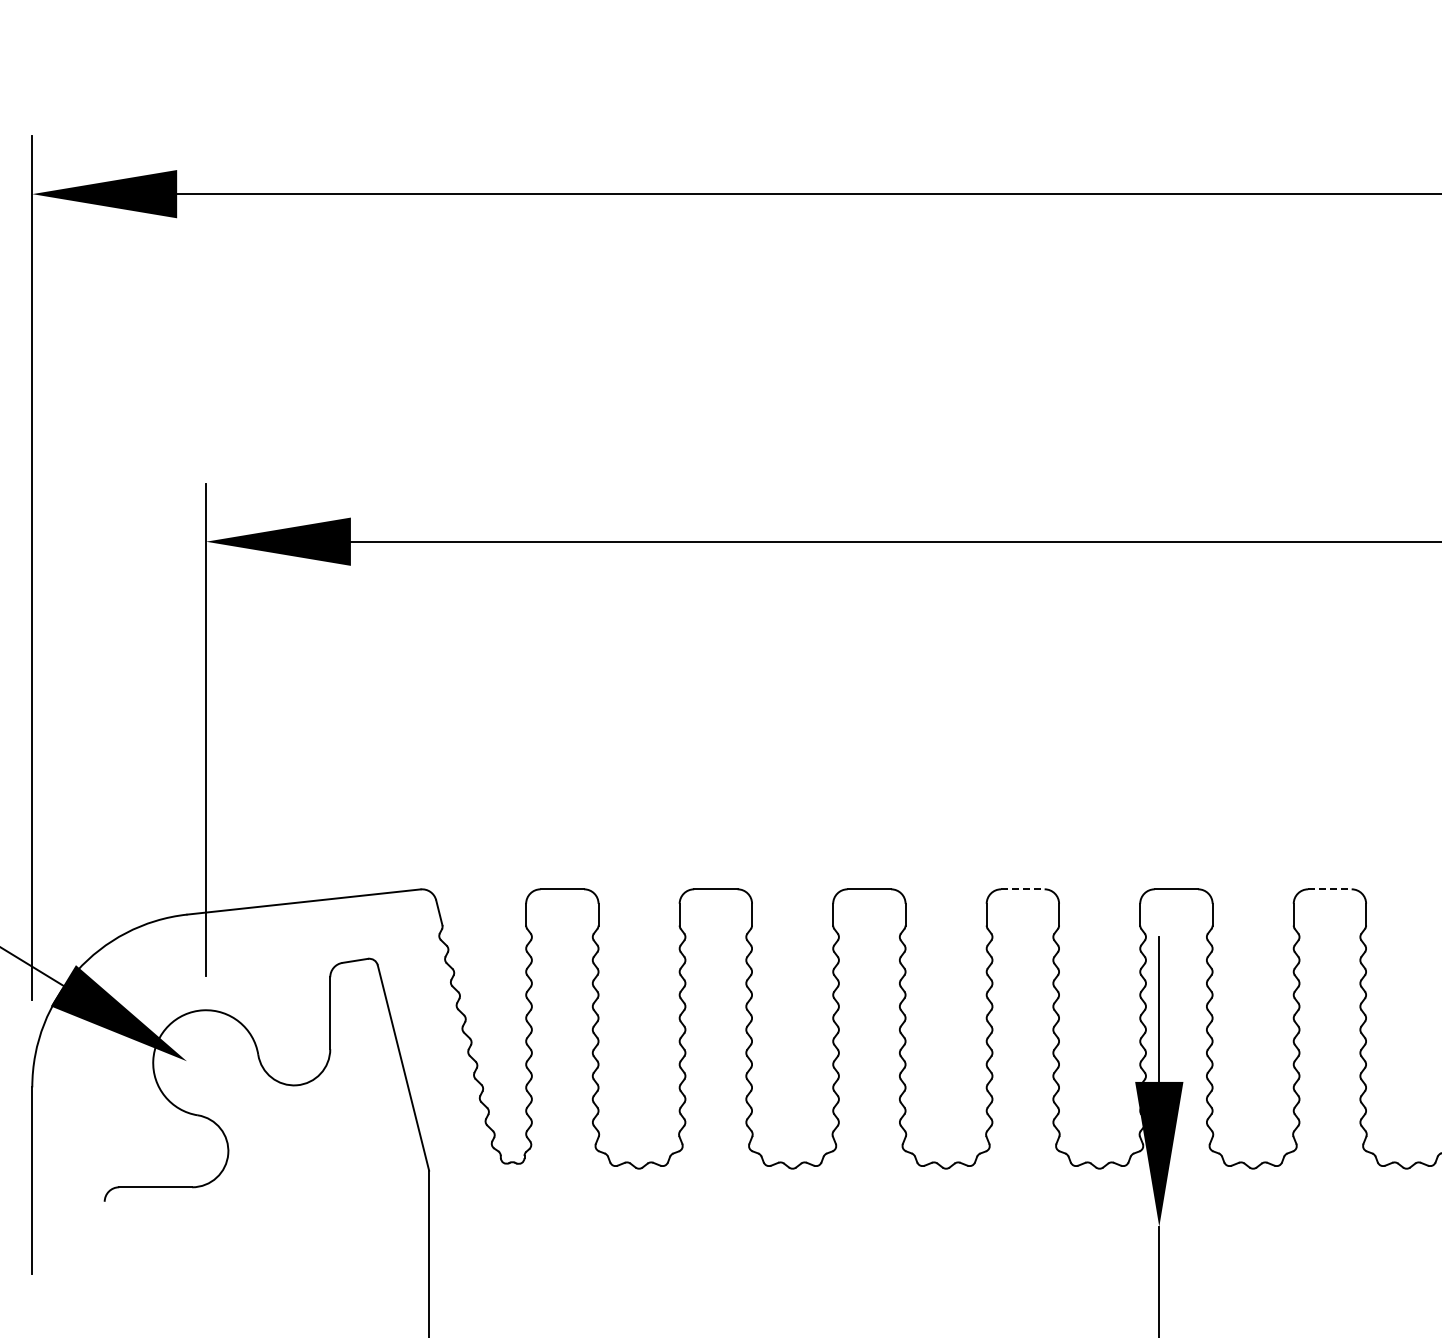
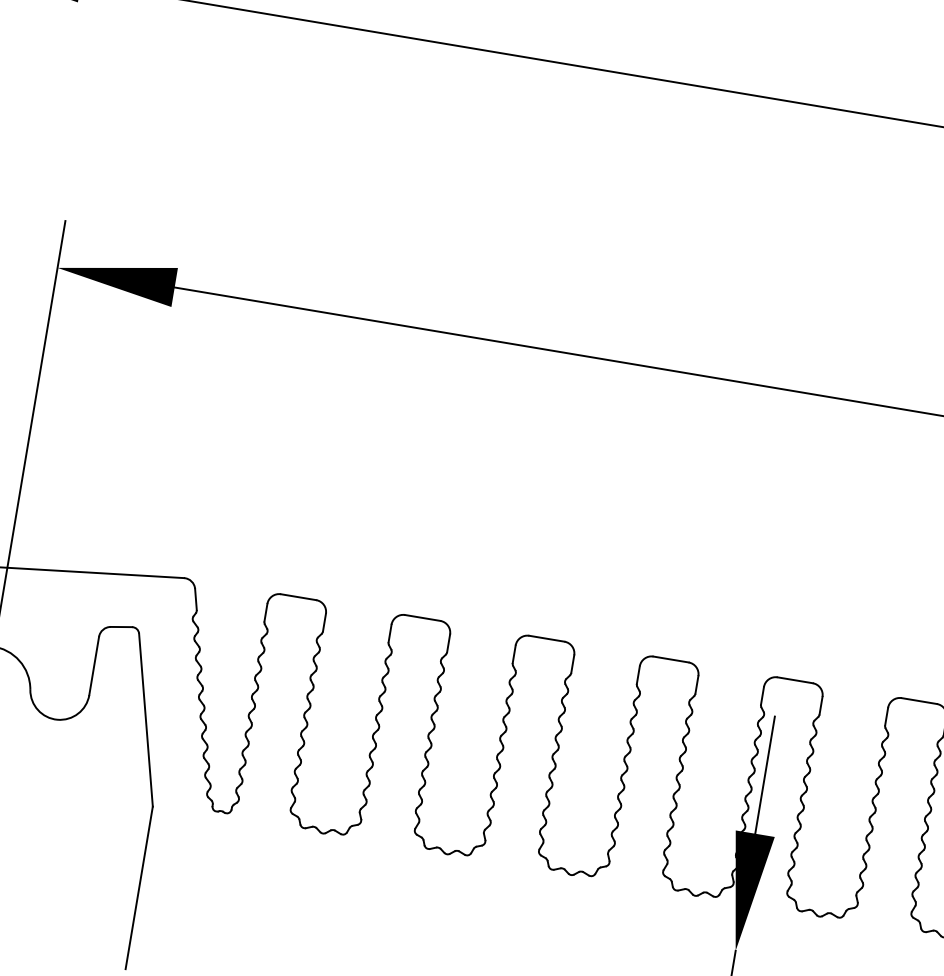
line: (1022, 889) -> (670, 659), dashed -> solid
line: (1329, 889) -> (918, 701), dashed -> solid

